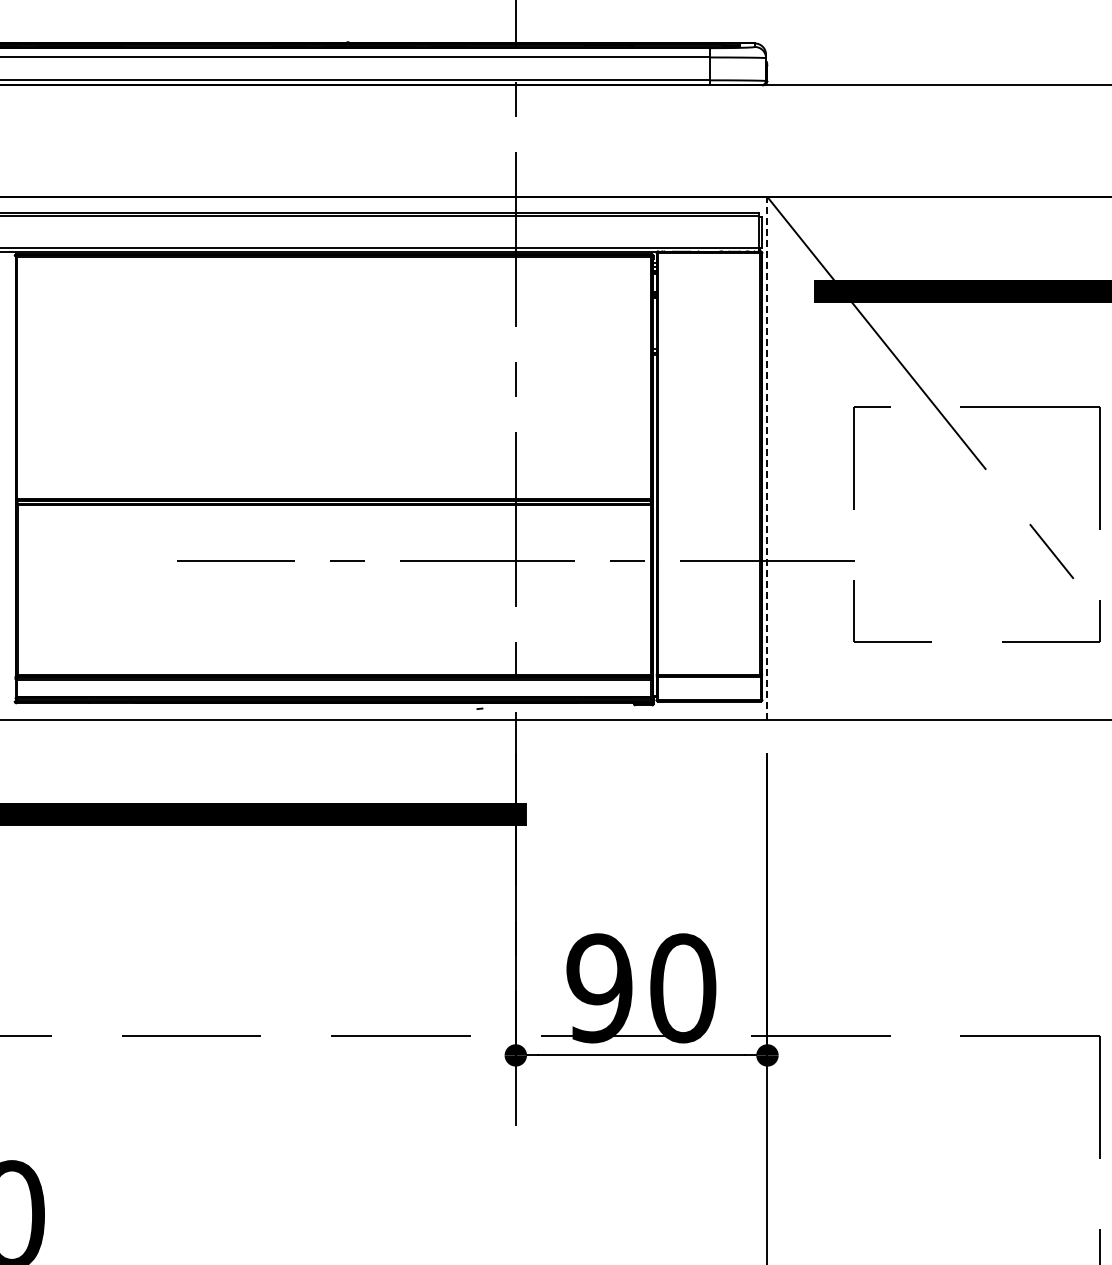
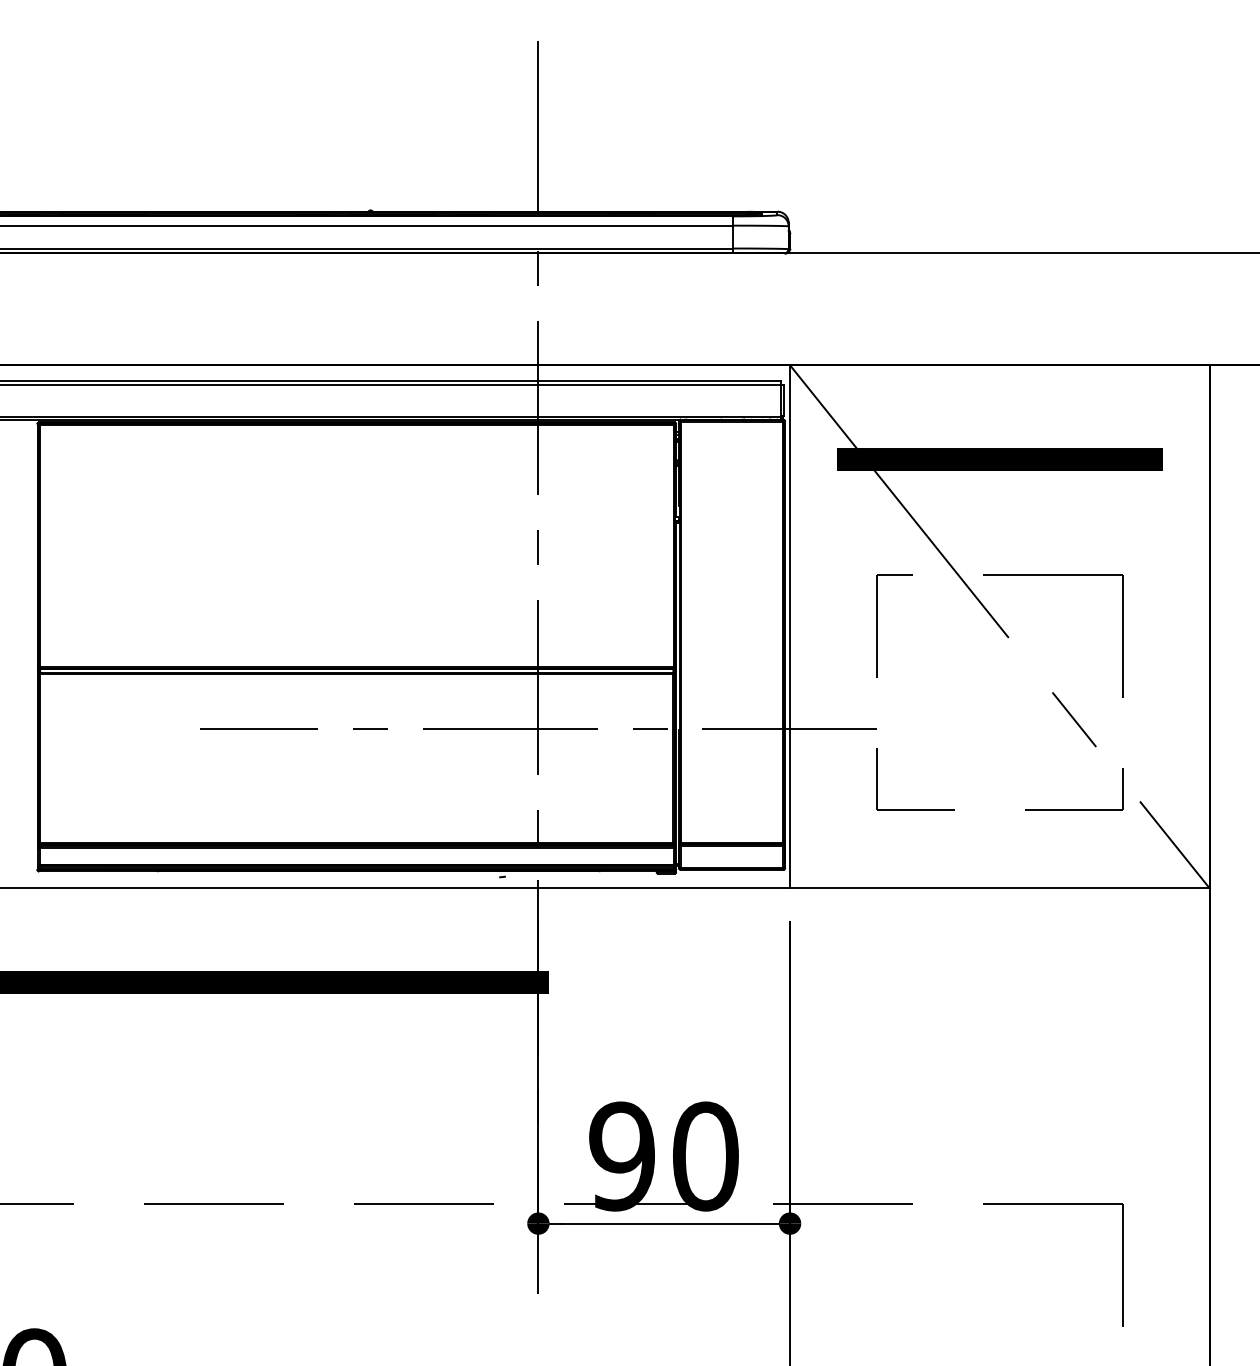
line: (767, 458) -> (790, 626), dashed -> solid

